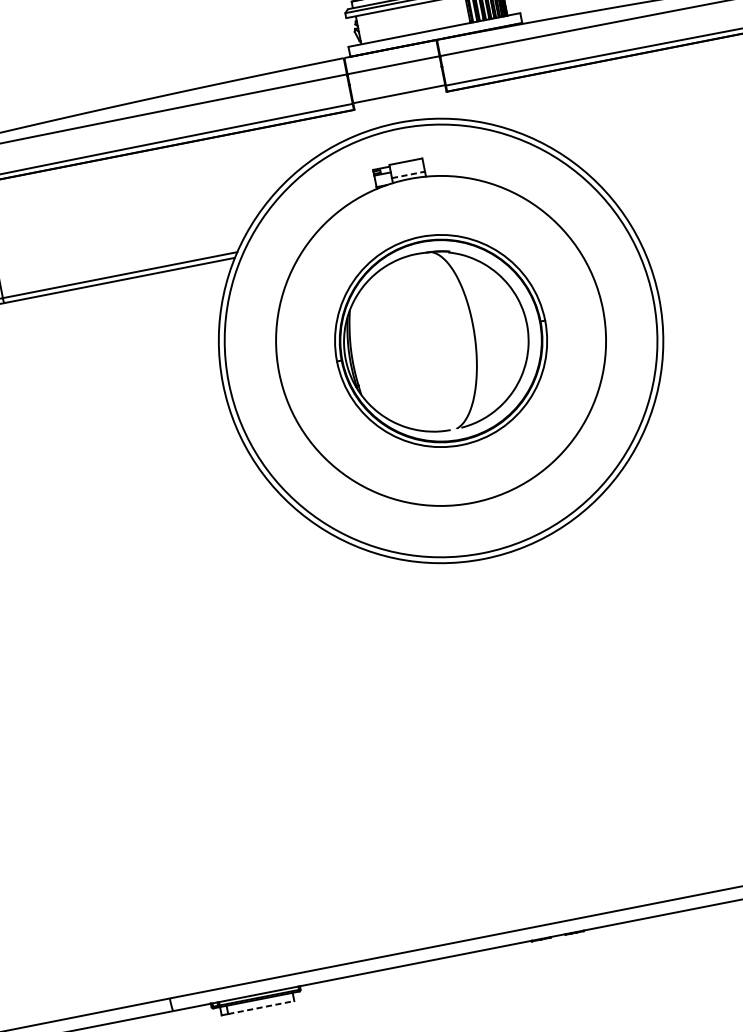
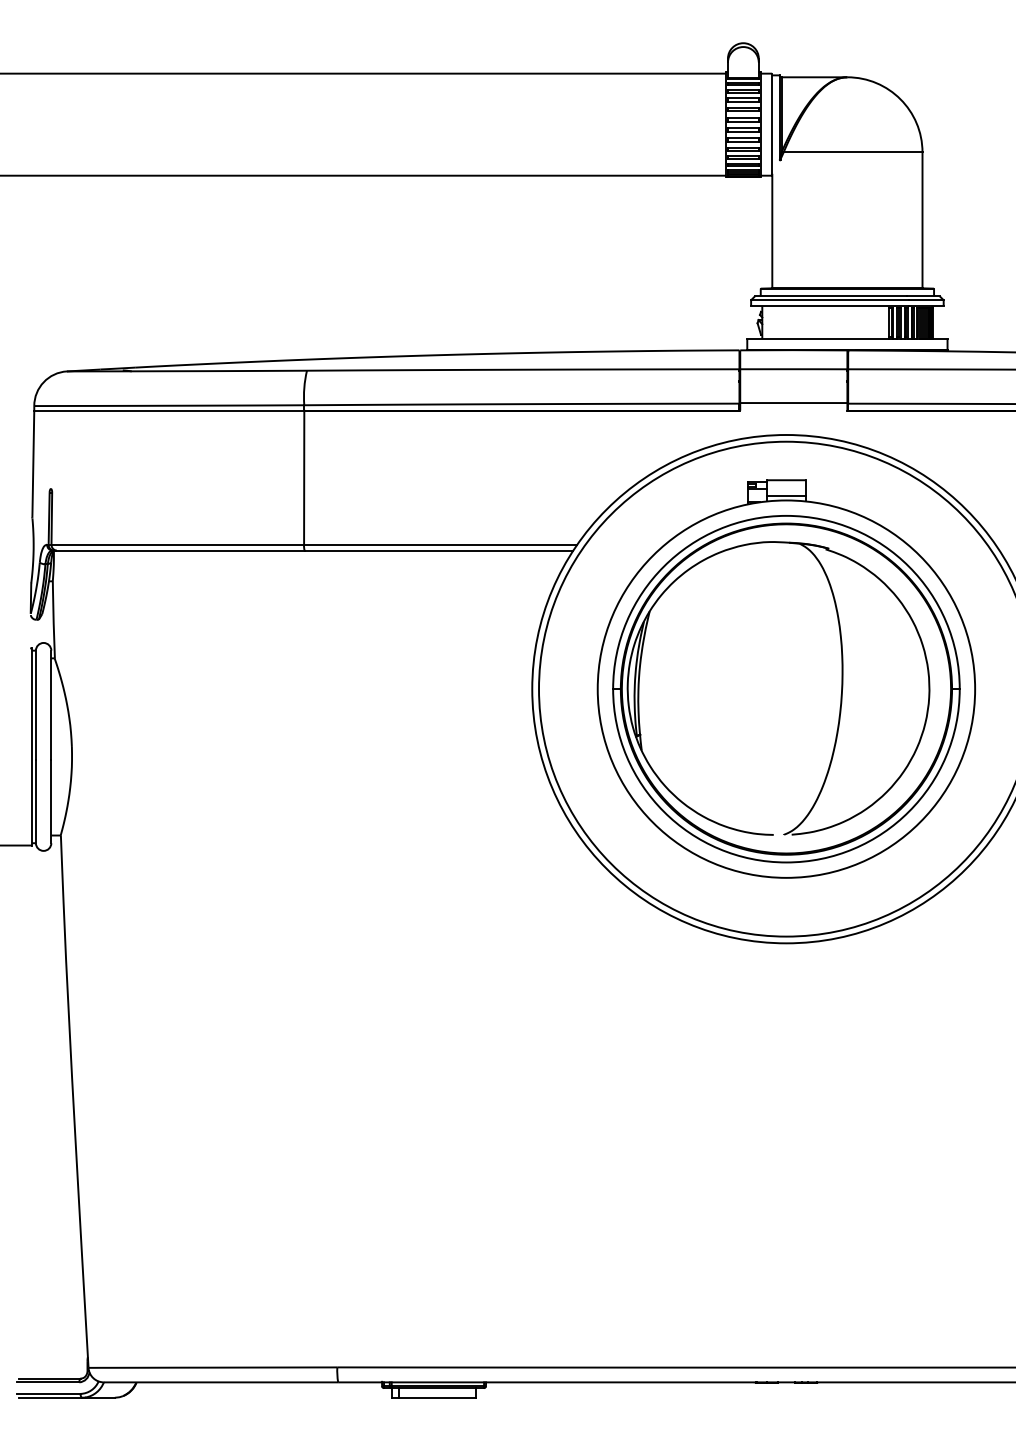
line: (408, 174) -> (786, 495), dashed -> solid
part: (441, 341) -> (786, 689), size x1.43
line: (260, 1007) -> (437, 1397), dashed -> solid

